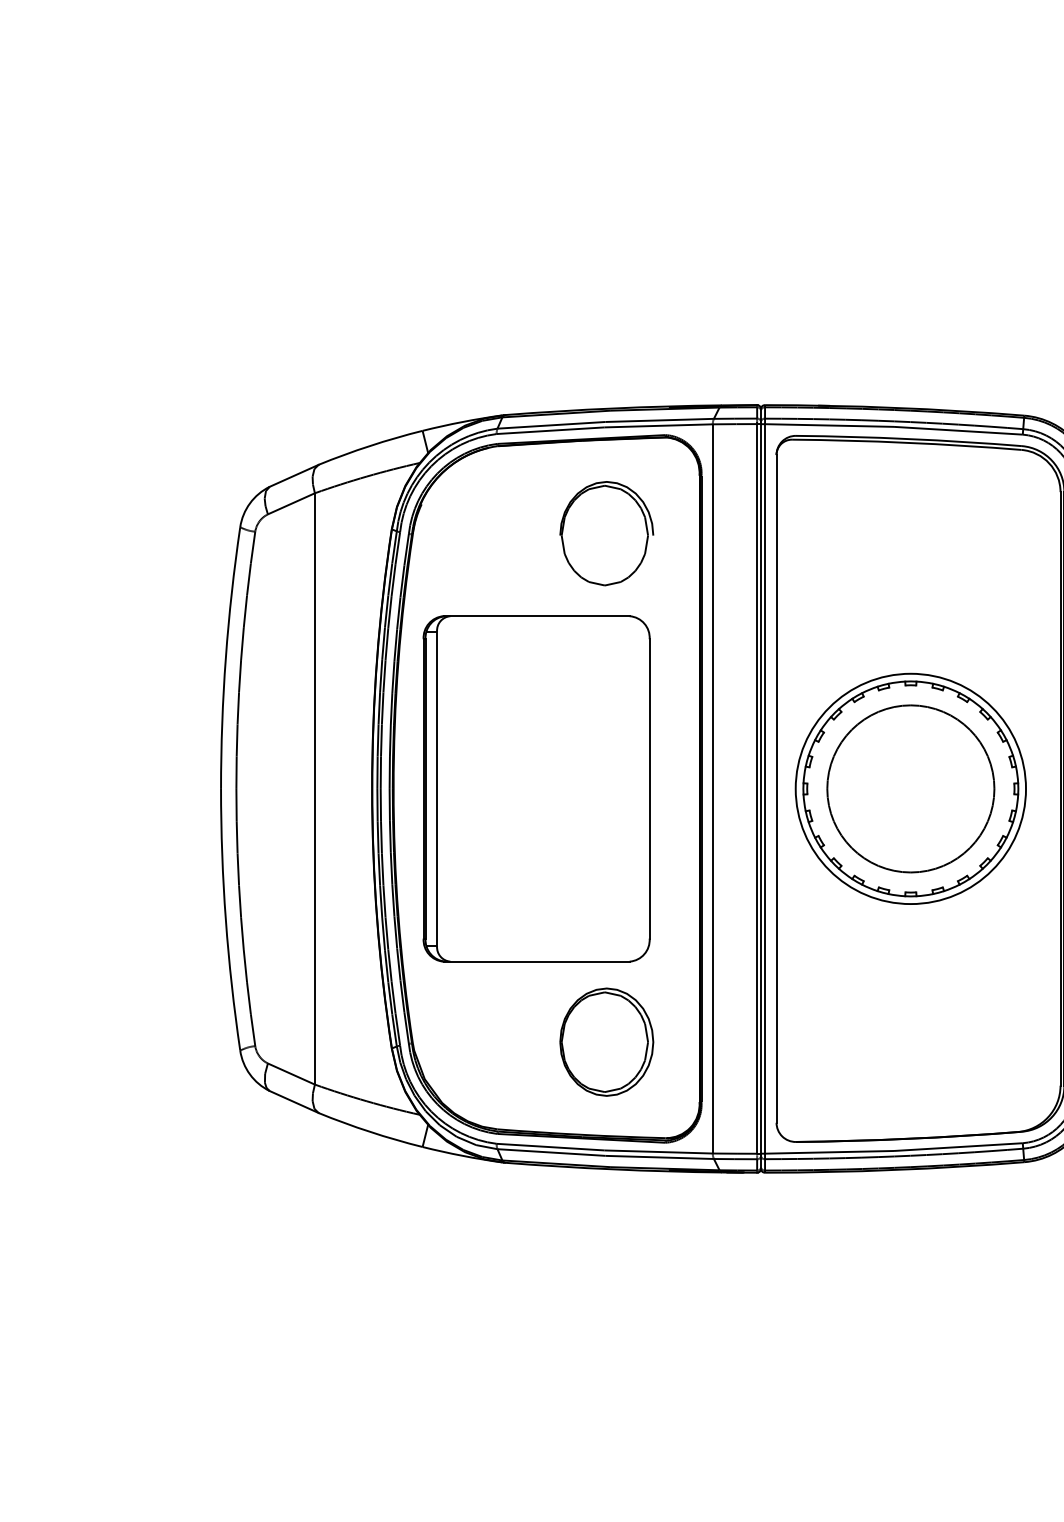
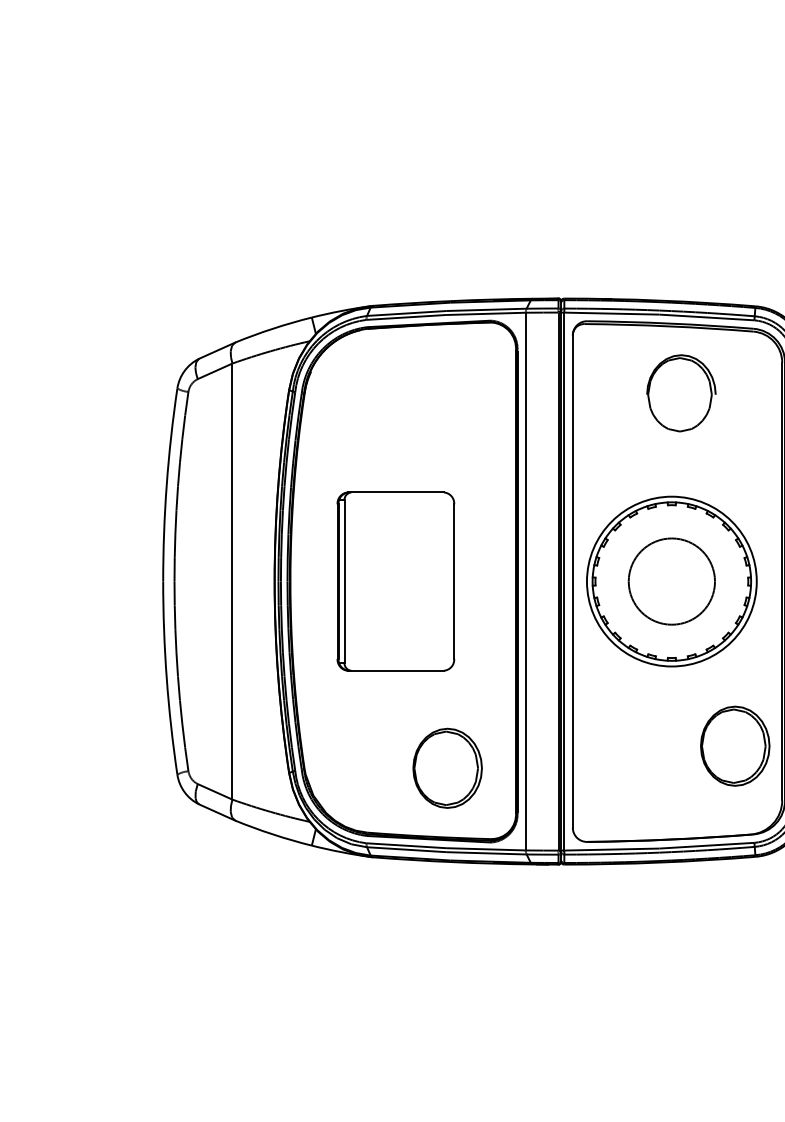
part: (606, 533) -> (681, 393), moved
part: (536, 788) -> (395, 581), size x0.7
circle: (910, 788) -> (671, 581), size x0.7
part: (996, 1011) -> (735, 745), added

